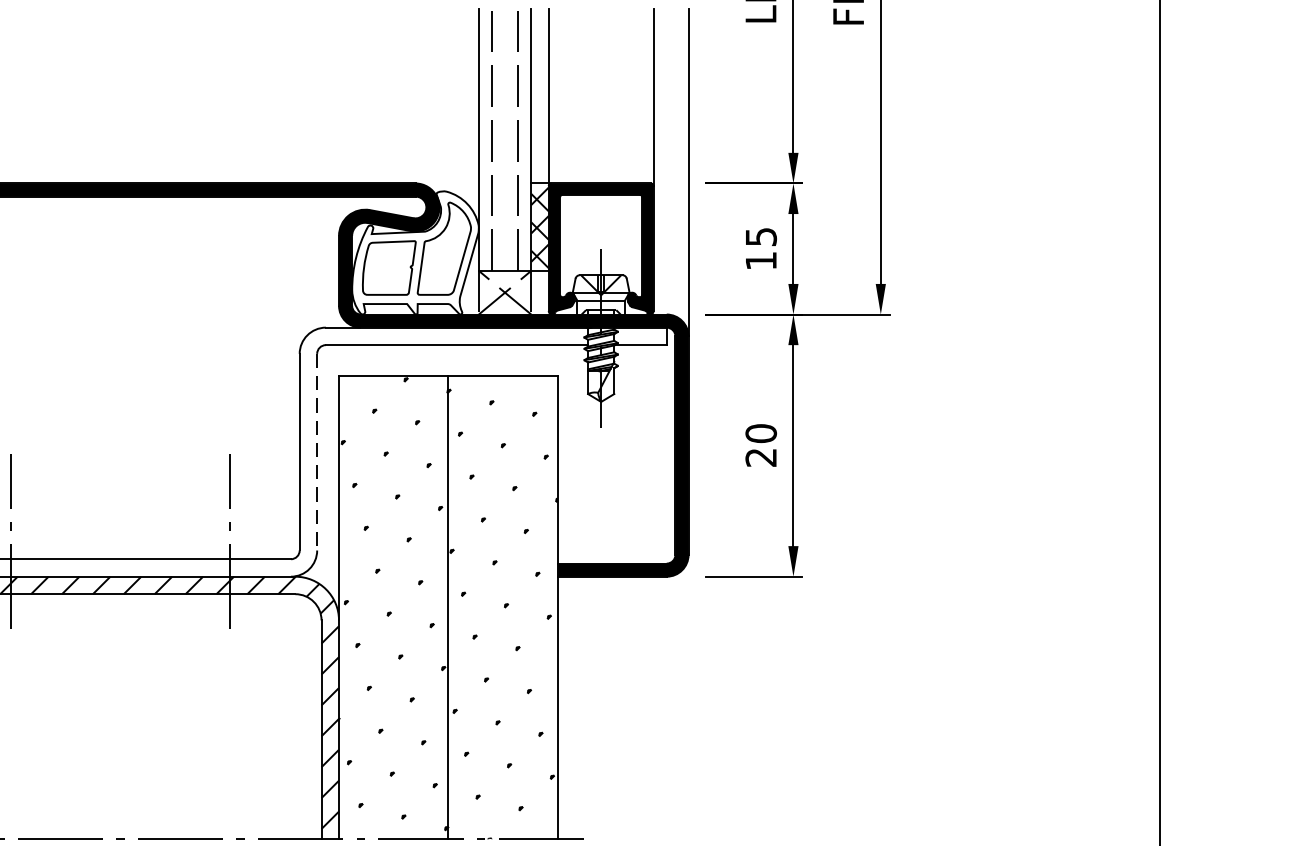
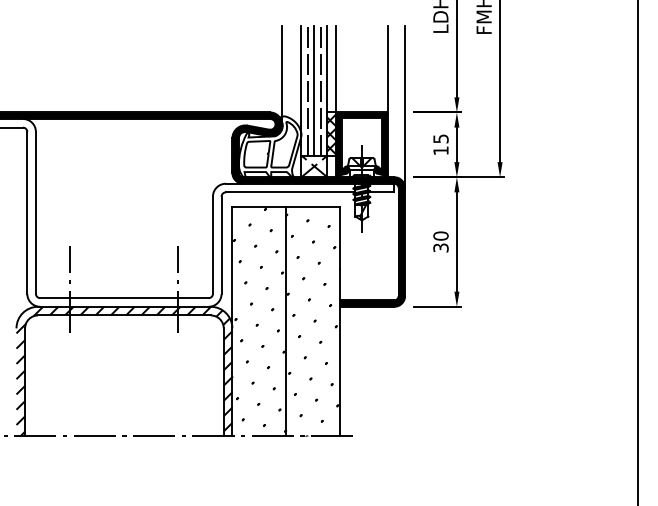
line: (440, 108) -> (282, 75), added
line: (505, 138) -> (314, 90), added
line: (316, 452) -> (221, 245), dashed -> solid
text: (760, 456) -> (440, 247), 20 -> 30

